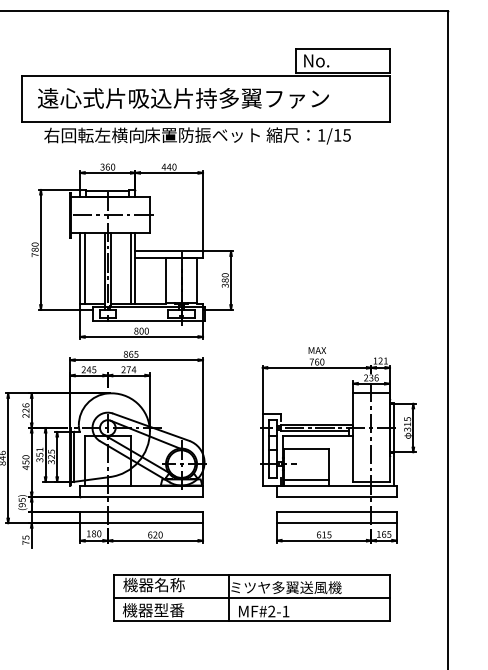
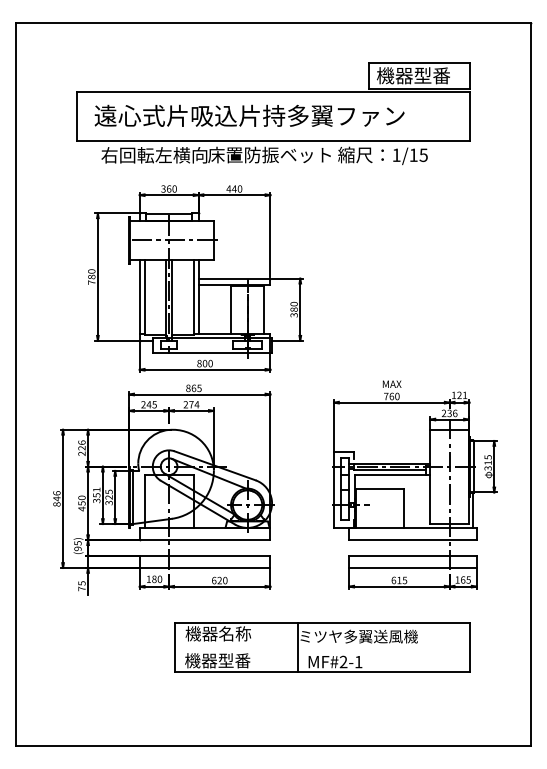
text: (337, 60) -> (413, 75), No. -> 機器型番
line: (306, 479) -> (380, 521), removed
line: (251, 597) -> (322, 647), removed

